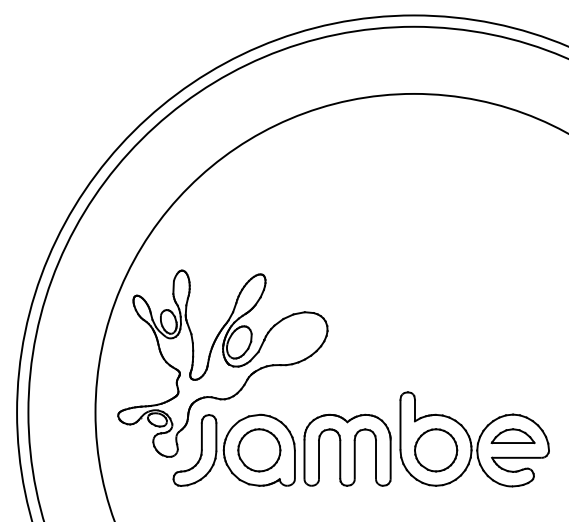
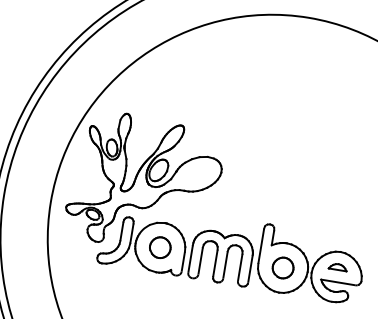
part: (512, 436) -> (337, 267), size x0.6
part: (259, 450) -> (160, 247), size x0.7
part: (436, 450) -> (283, 268), size x0.7

